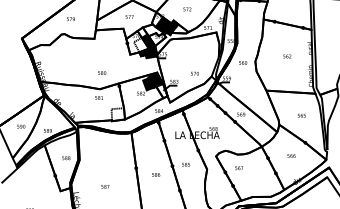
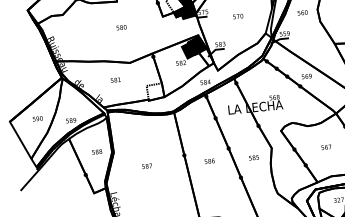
text: (102, 72) -> (121, 26), moved
text: (194, 73) -> (237, 16), moved
text: (98, 97) -> (114, 79), moved
text: (186, 164) -> (254, 157), moved
text: (239, 168) -> (326, 147), moved
text: (105, 186) -> (147, 165), moved

